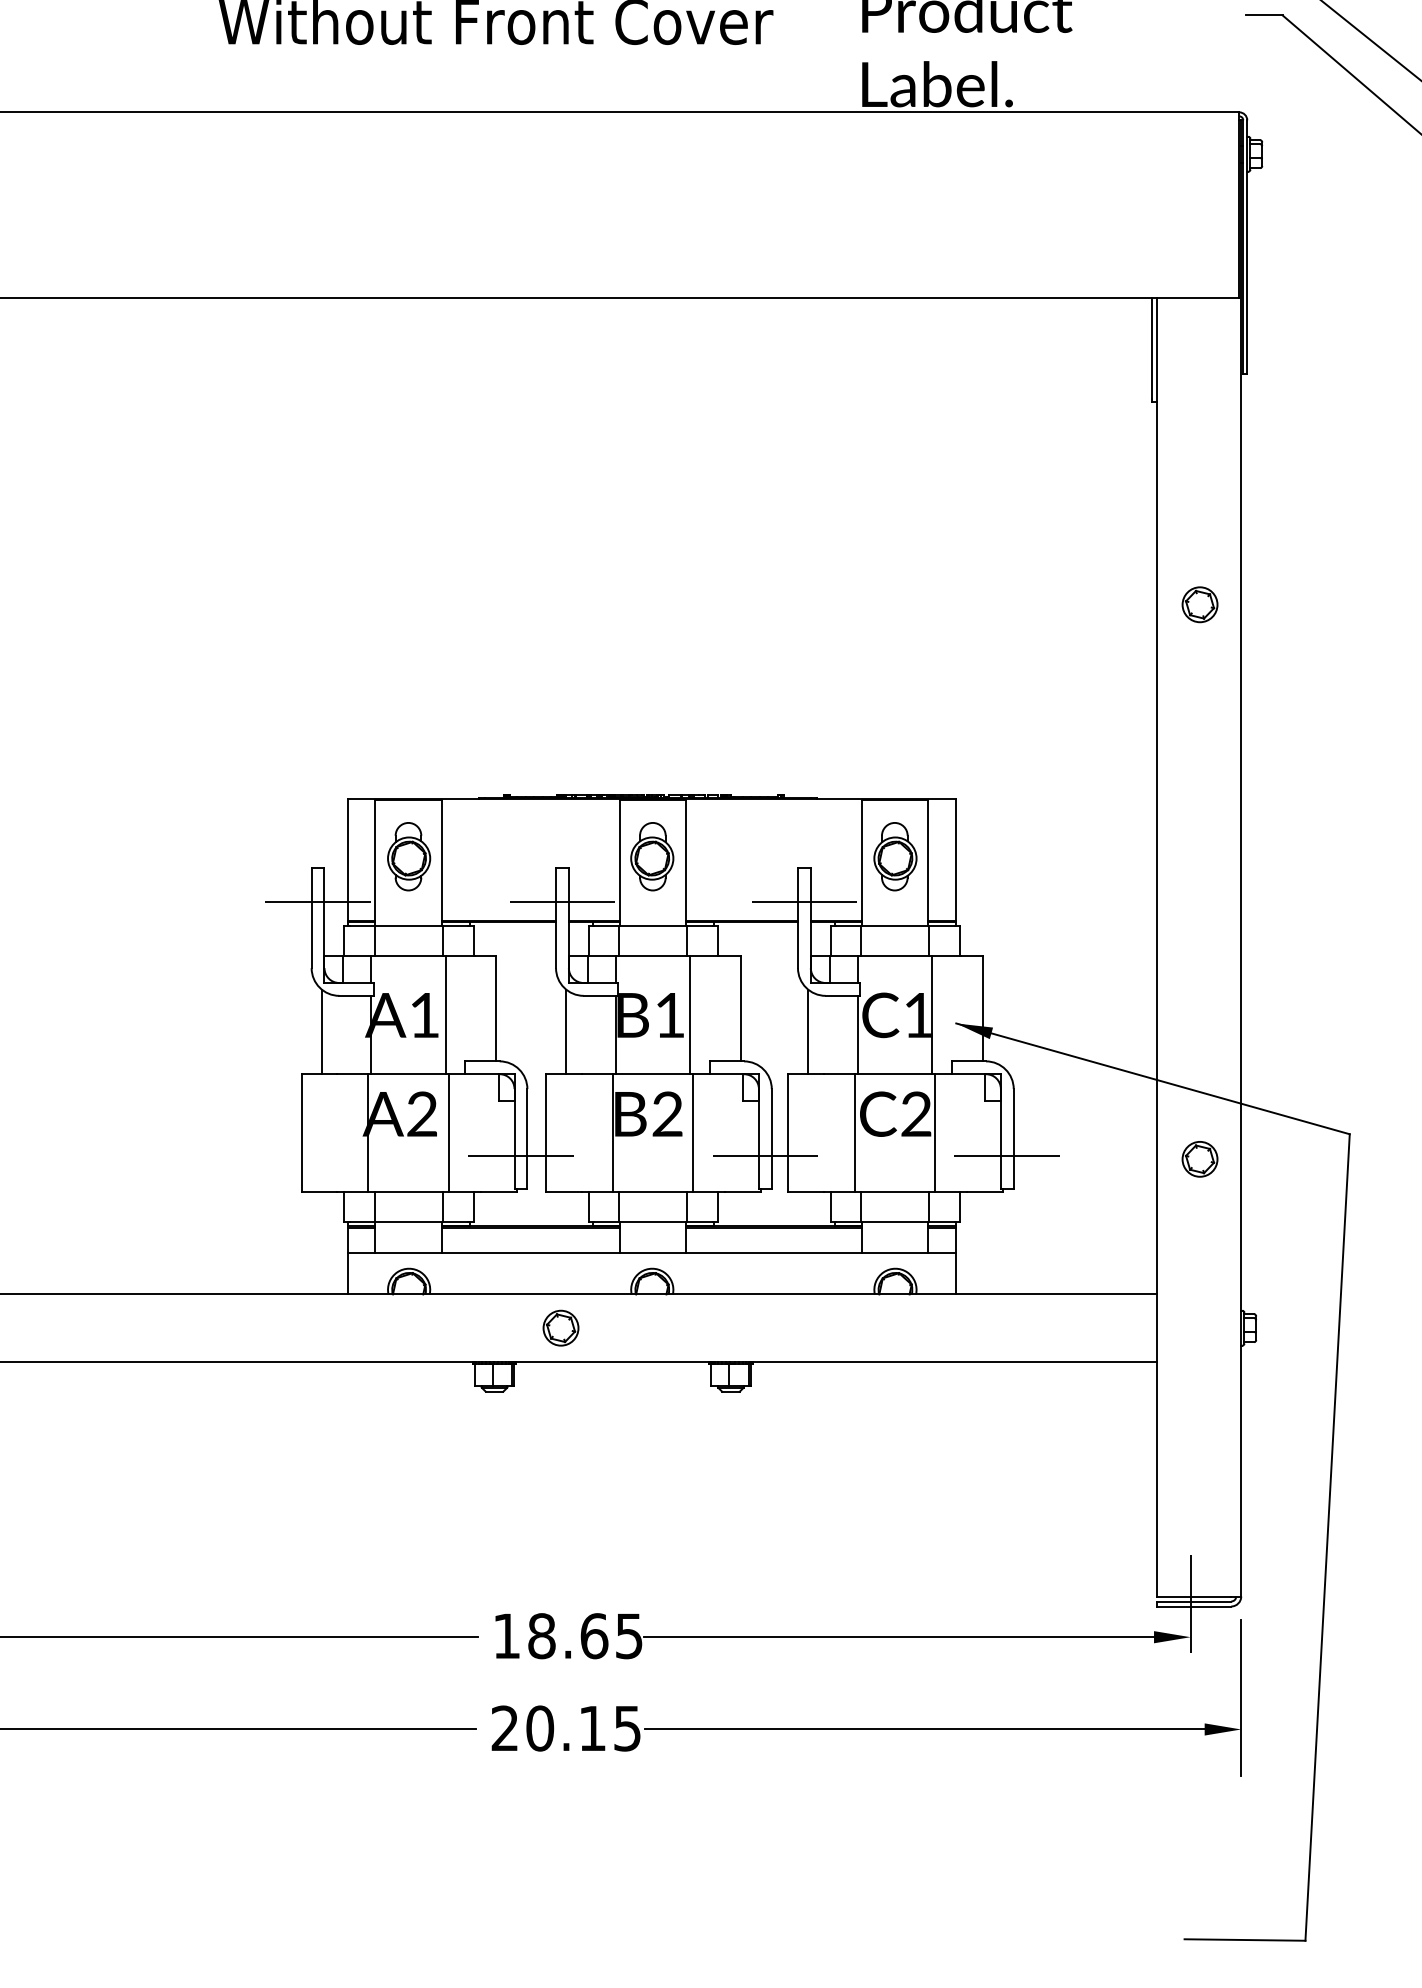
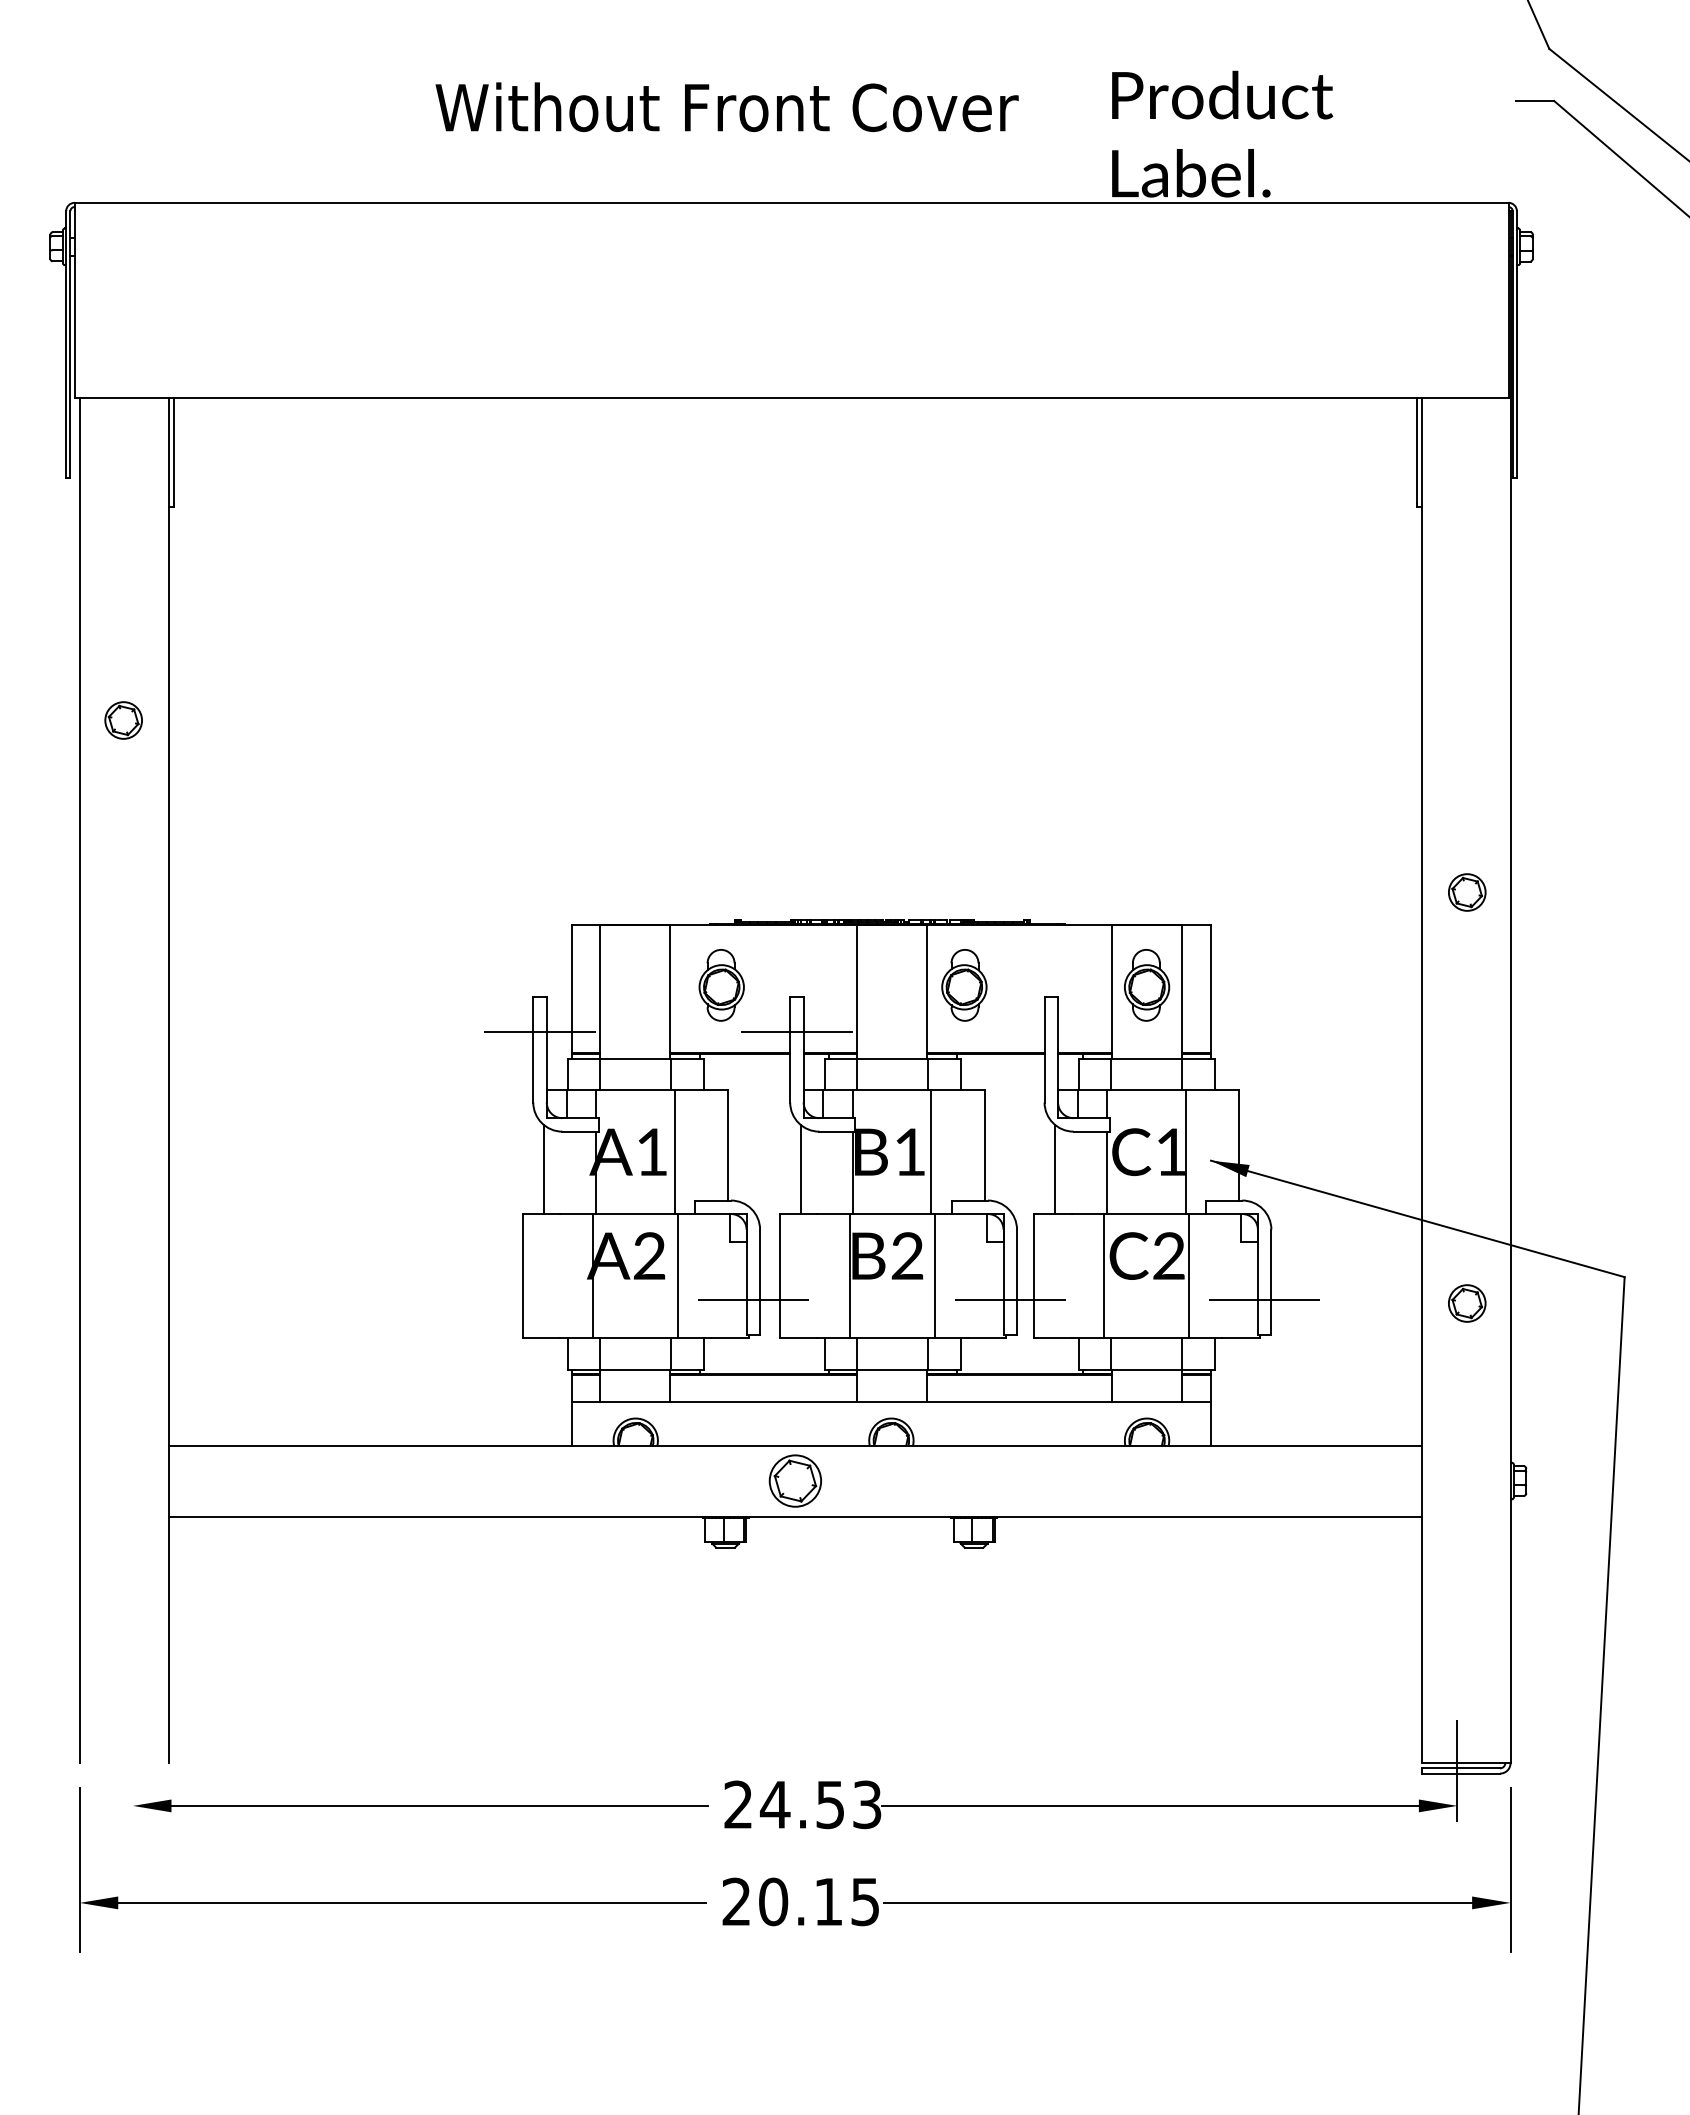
part: (1200, 604) -> (1467, 892), moved
part: (408, 856) -> (721, 985), moved
part: (652, 856) -> (964, 985), moved
line: (803, 901) -> (1050, 1032), removed
part: (561, 1327) -> (795, 1480), size x1.4
text: (567, 1635) -> (802, 1804), 18.65 -> 24.53

